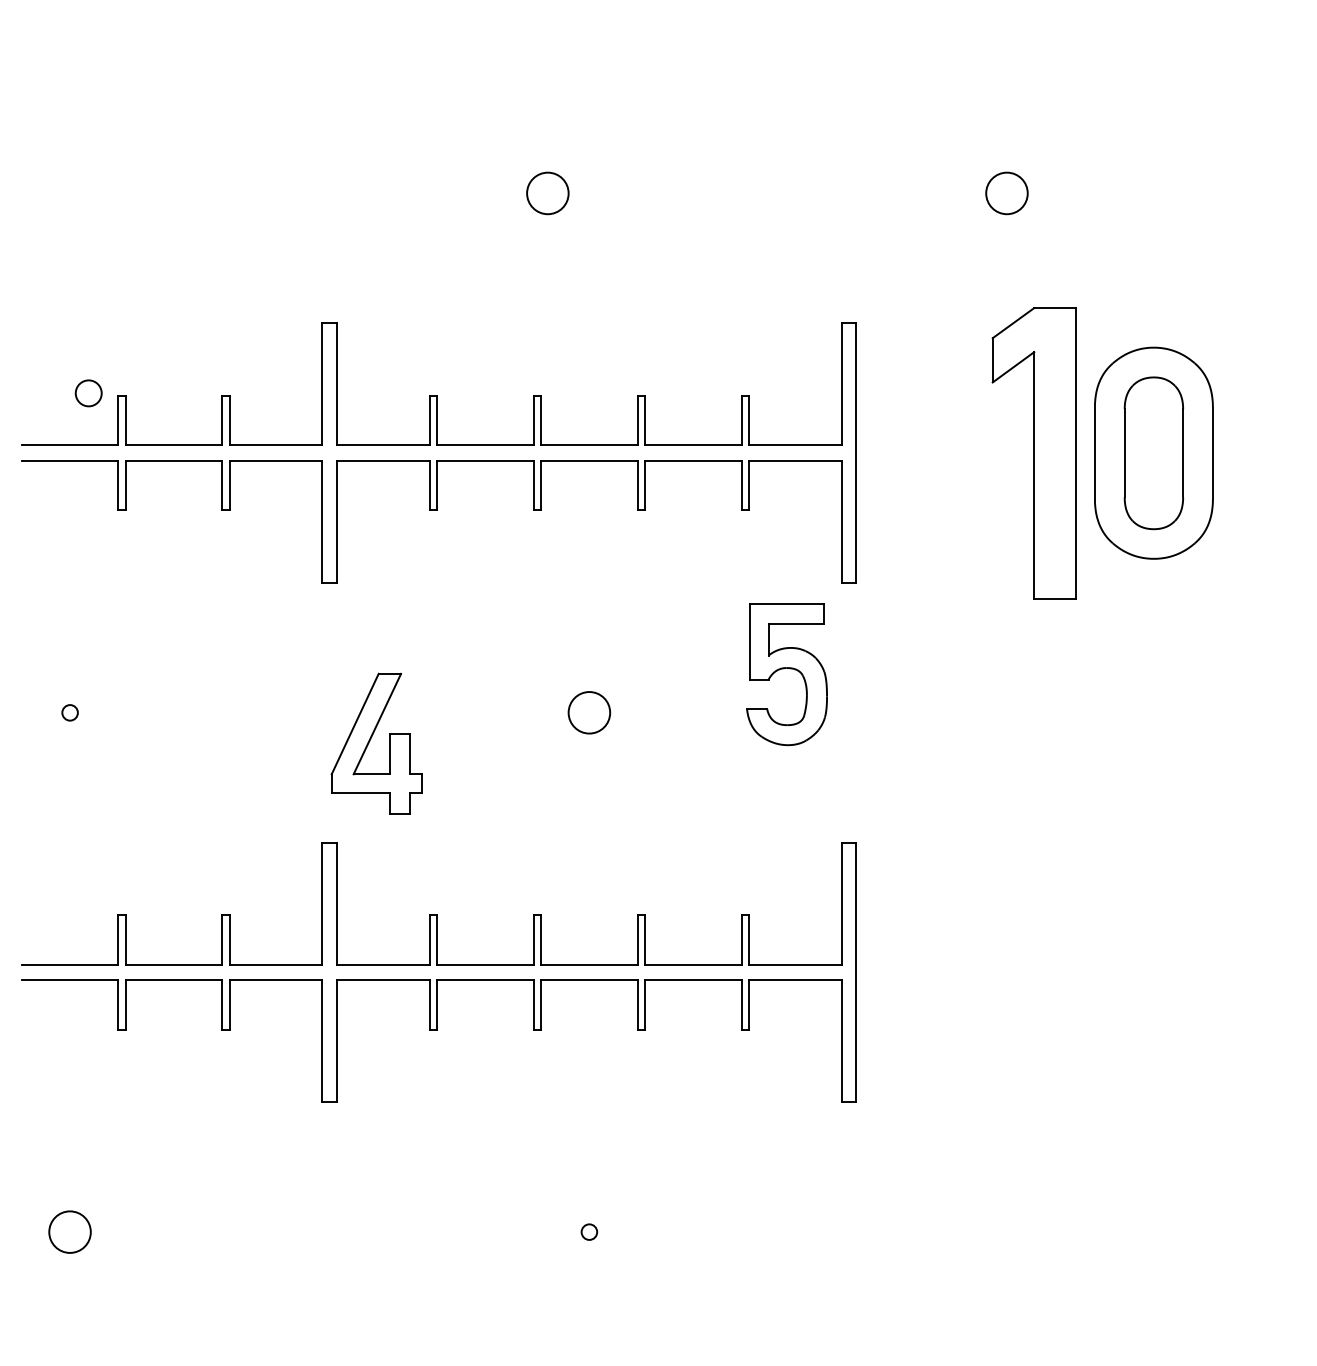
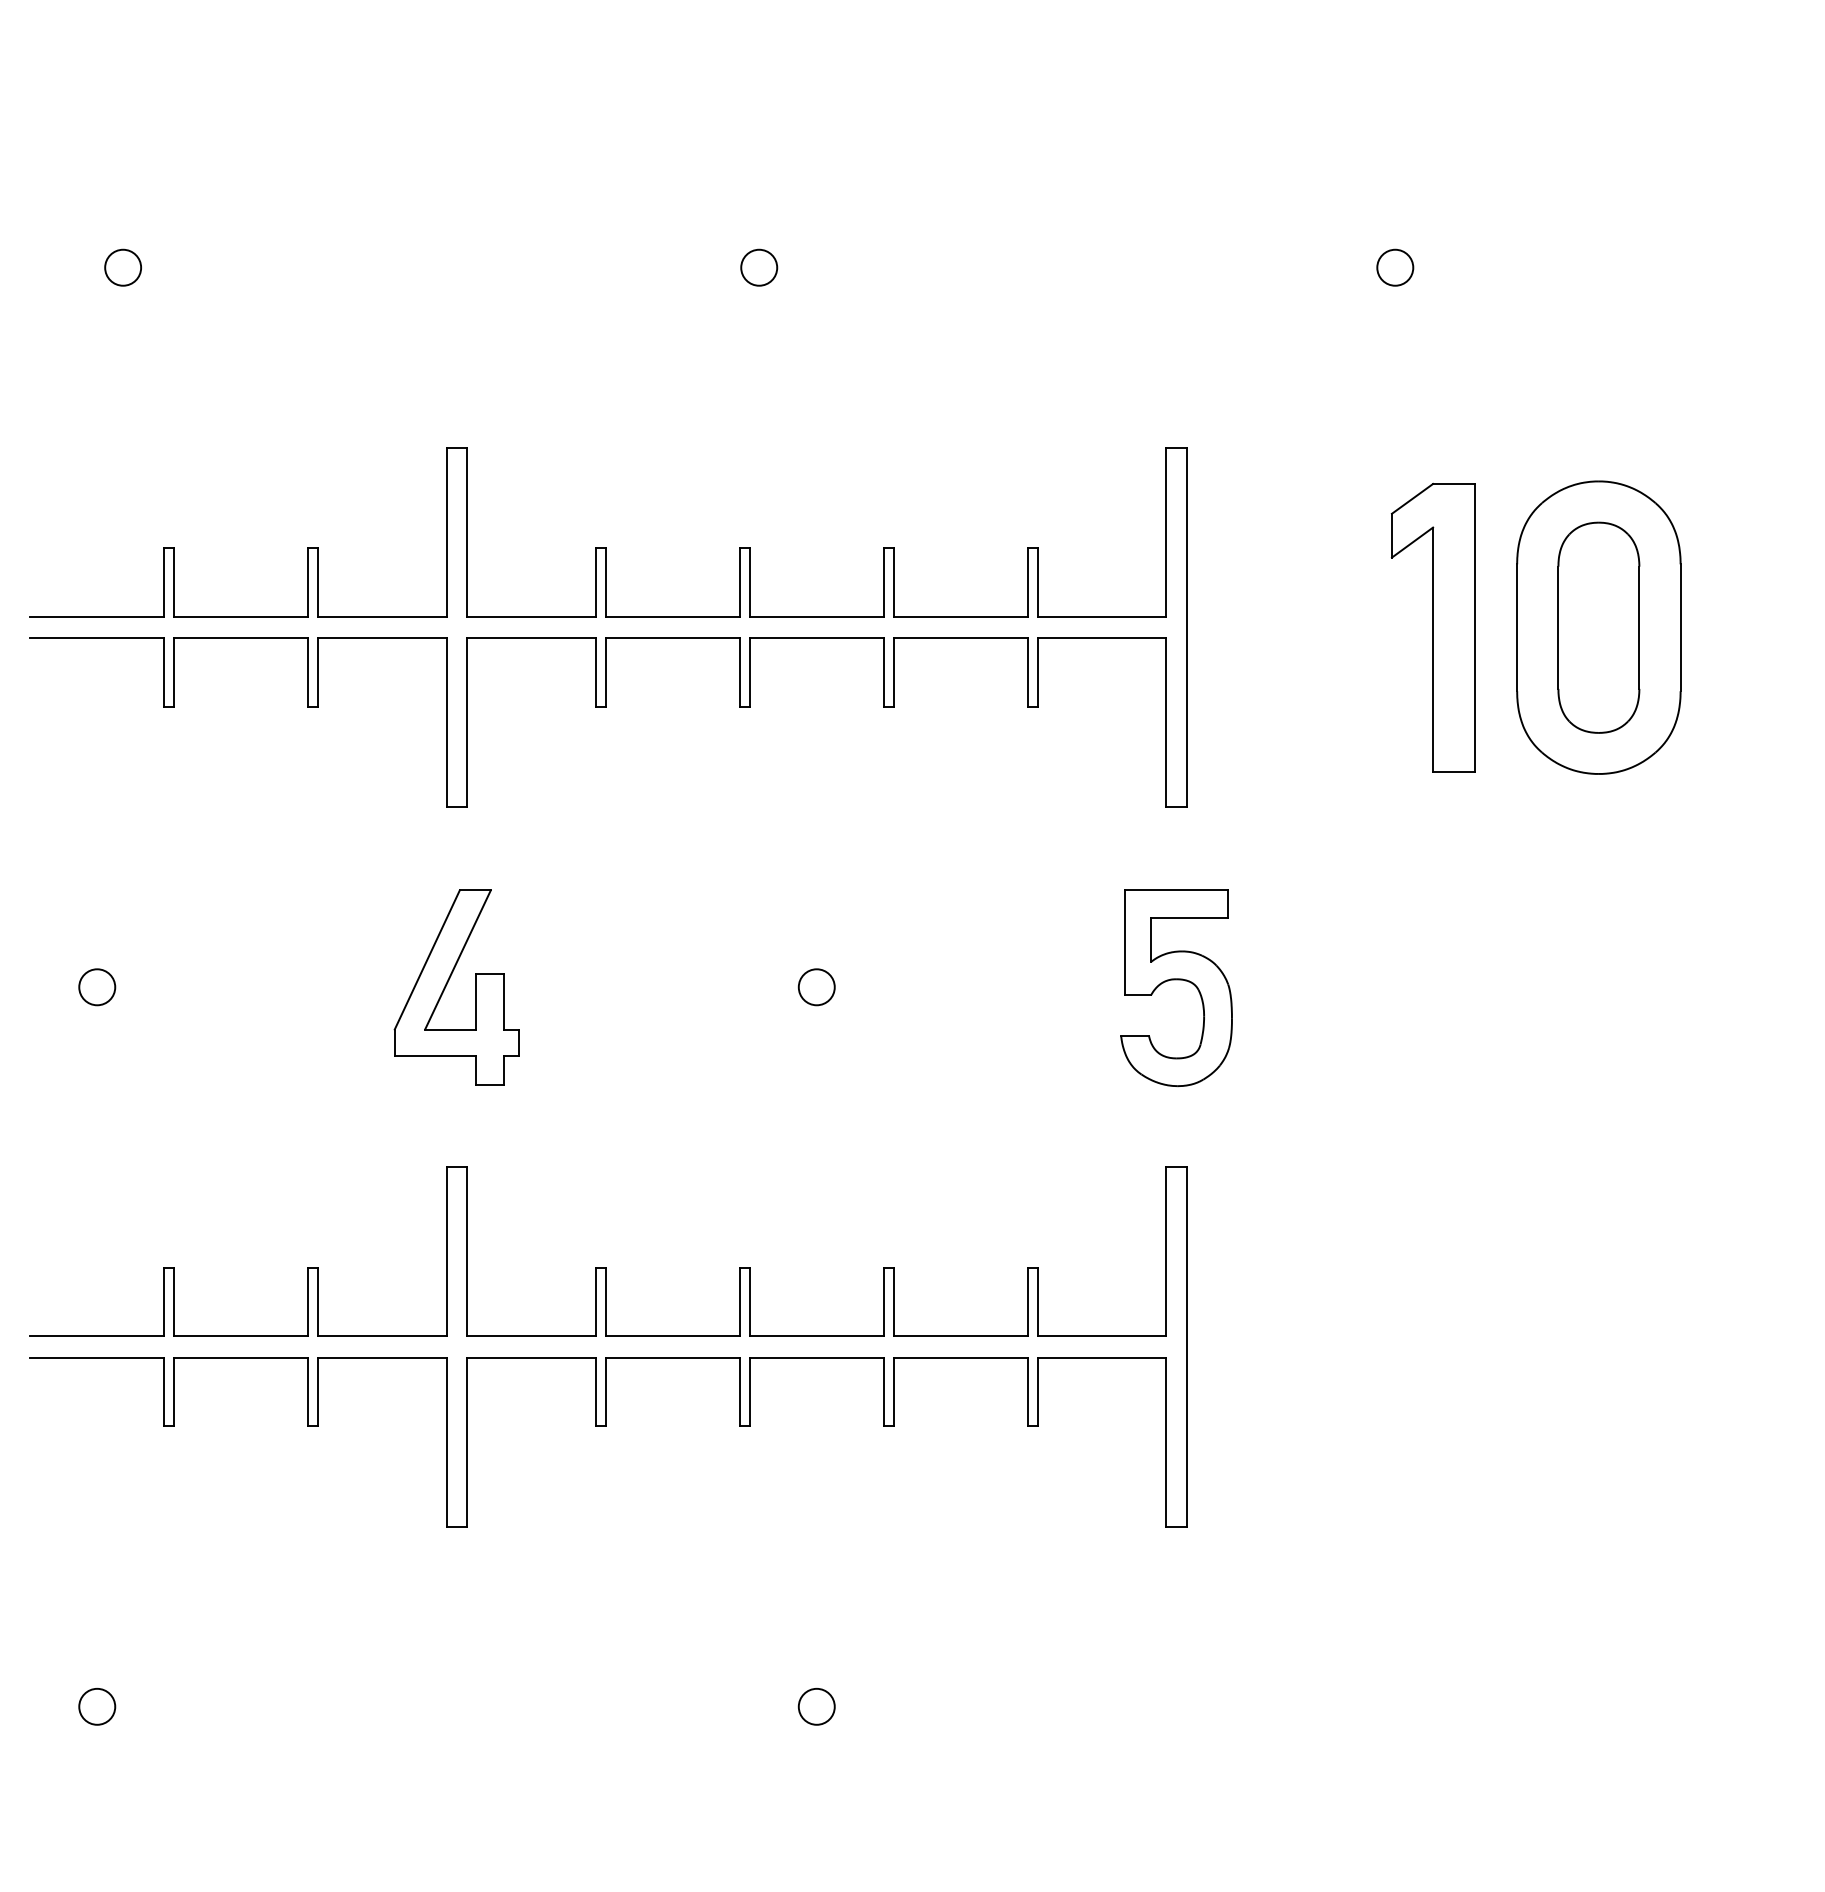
circle: (548, 193) -> (759, 267), size x0.62
circle: (1007, 193) -> (1395, 267), size x0.62
circle: (88, 393) -> (122, 267), moved
part: (1033, 453) -> (1432, 627), size x0.71
part: (786, 668) -> (1176, 980), moved
circle: (70, 712) -> (97, 987), size x1.67
circle: (589, 712) -> (816, 987), size x0.62
part: (370, 740) -> (448, 982), moved
circle: (70, 1231) -> (97, 1706), size x0.62
circle: (589, 1231) -> (816, 1706), size x1.67

